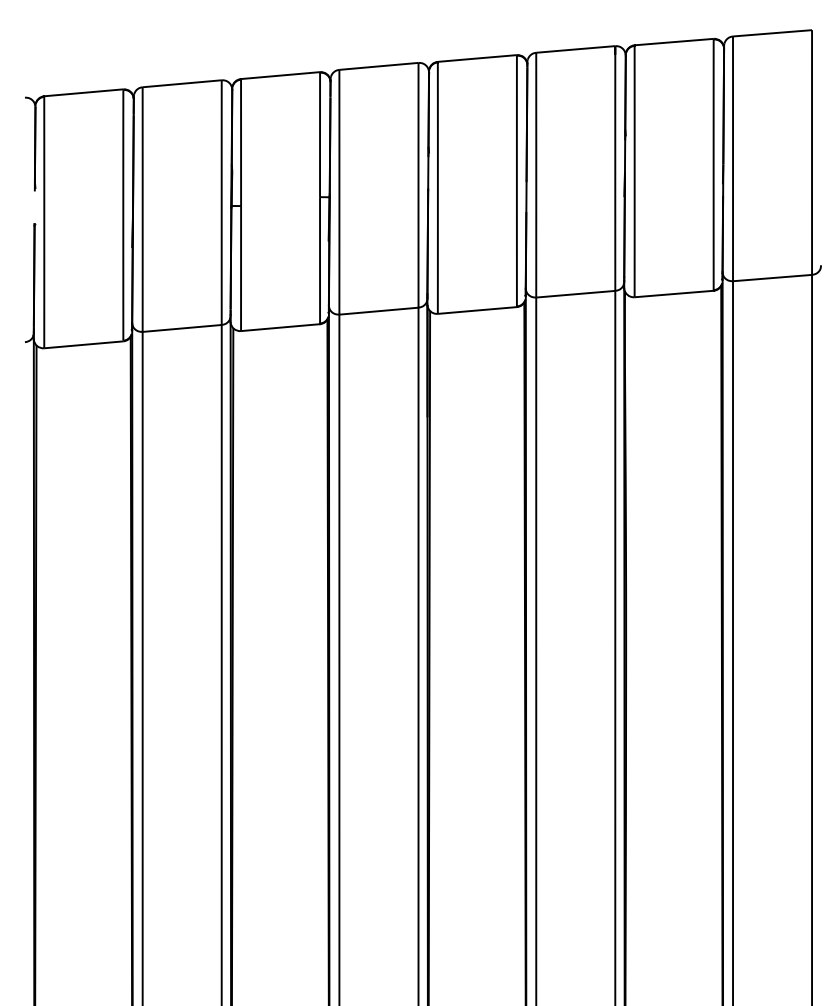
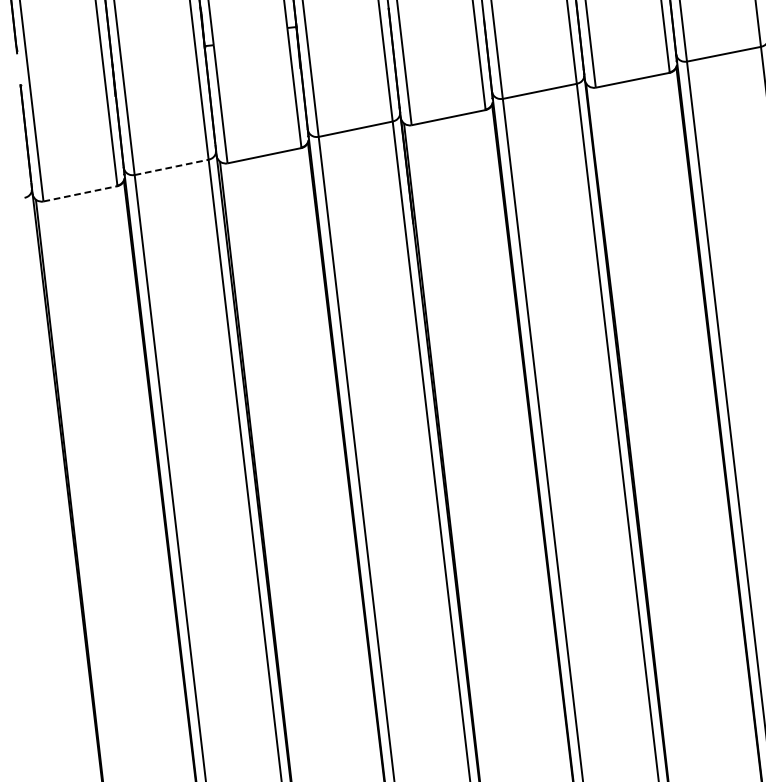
line: (183, 328) -> (172, 167), solid -> dashed
line: (84, 344) -> (81, 193), solid -> dashed

